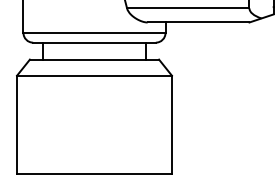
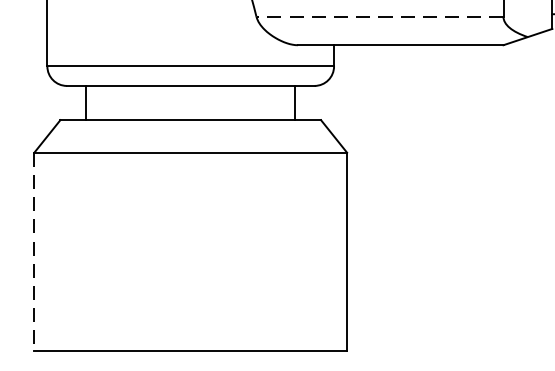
line: (187, 8) -> (378, 16), solid -> dashed
line: (17, 125) -> (35, 253), solid -> dashed

